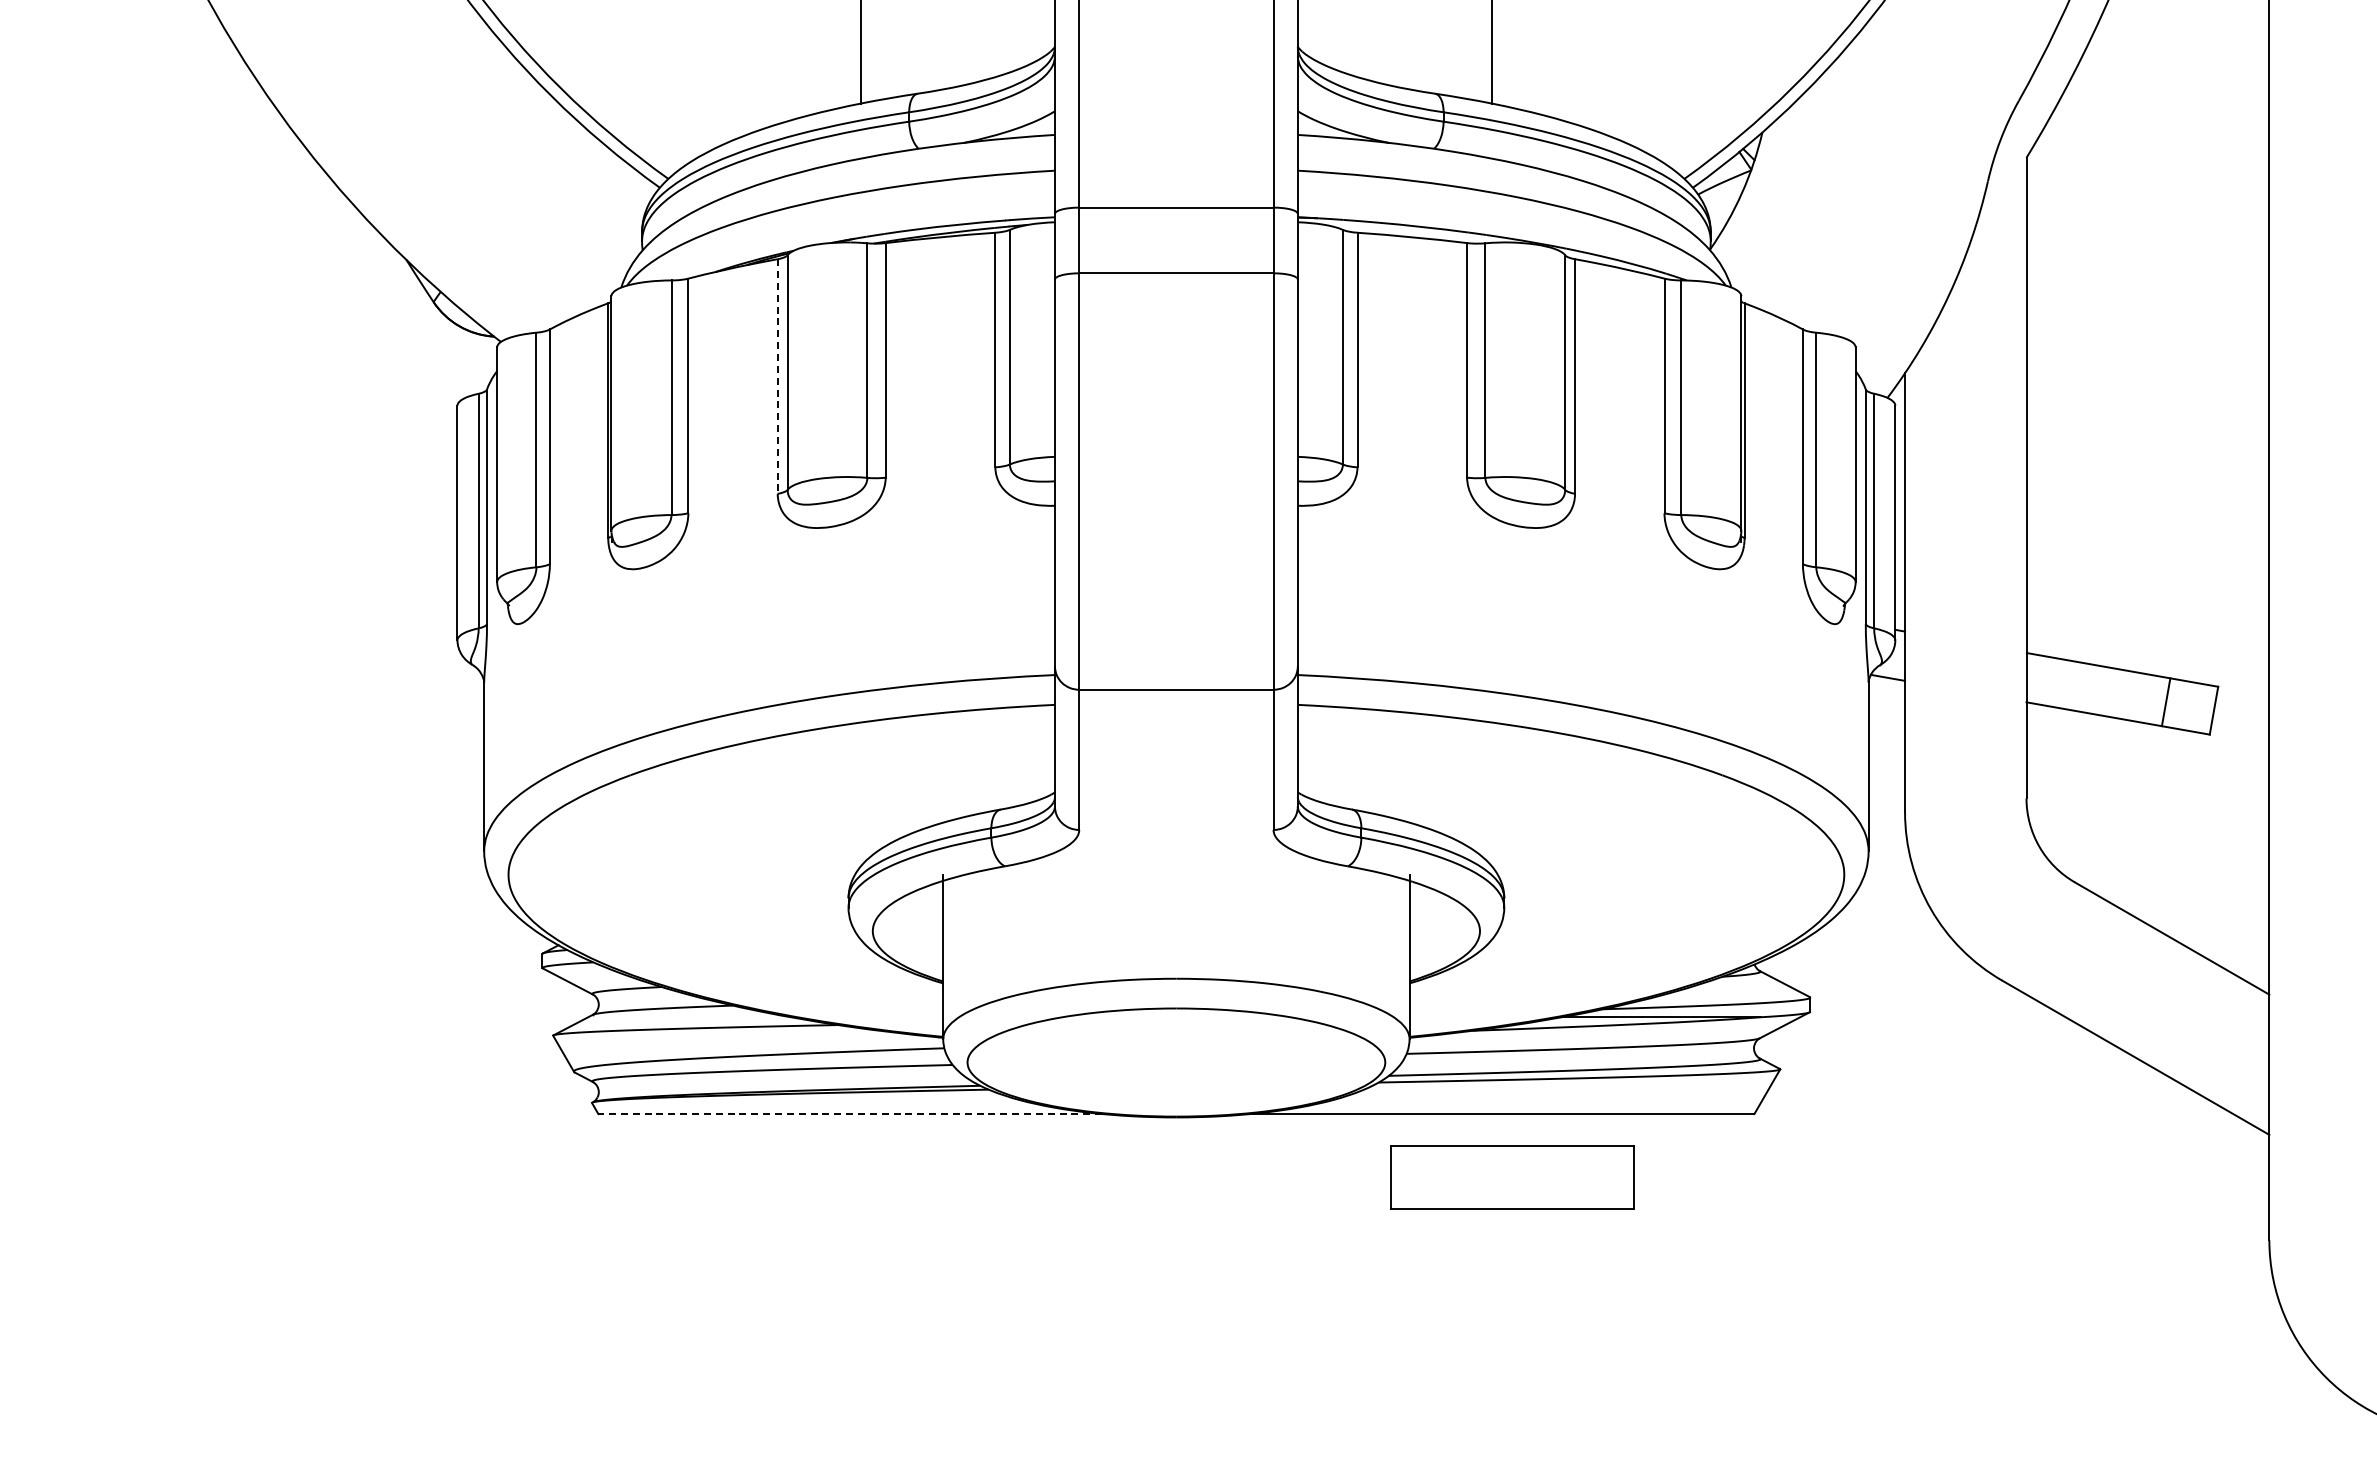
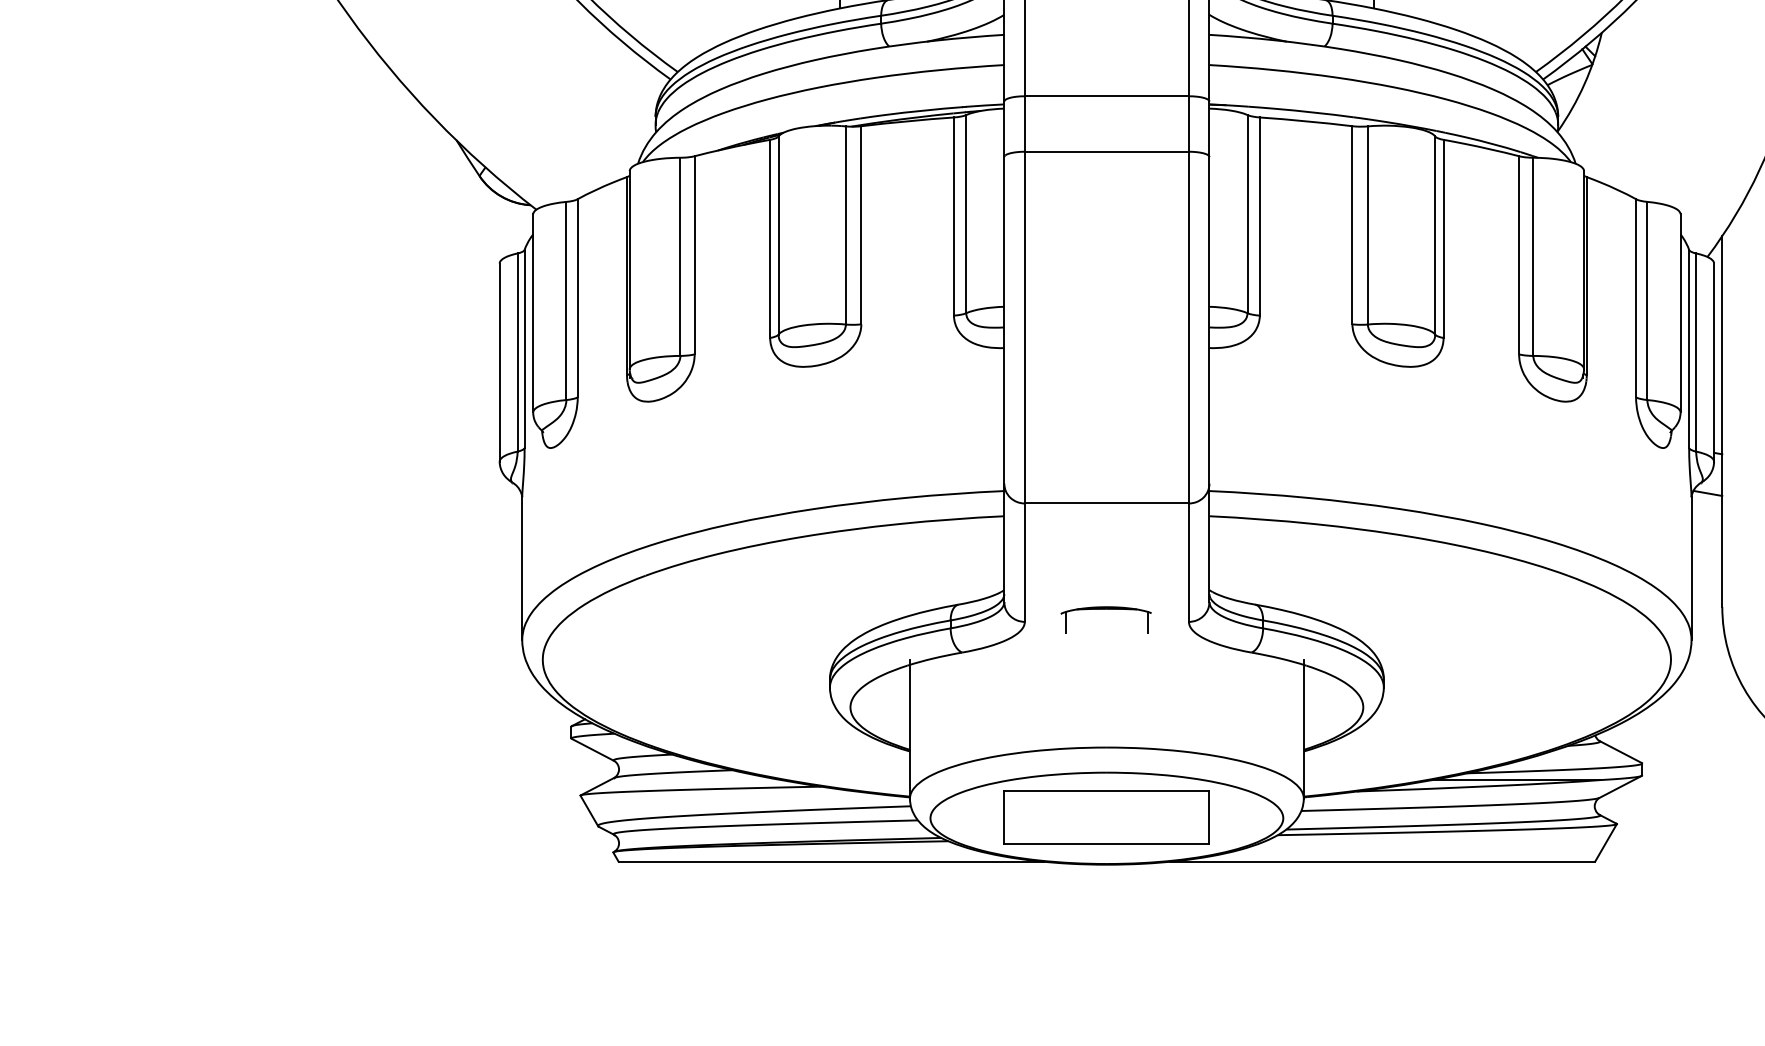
line: (777, 377) -> (769, 239), dashed -> solid
part: (1175, 815) -> (1106, 609), added
line: (850, 1114) -> (831, 862), dashed -> solid
part: (1512, 1177) -> (1106, 817), moved

